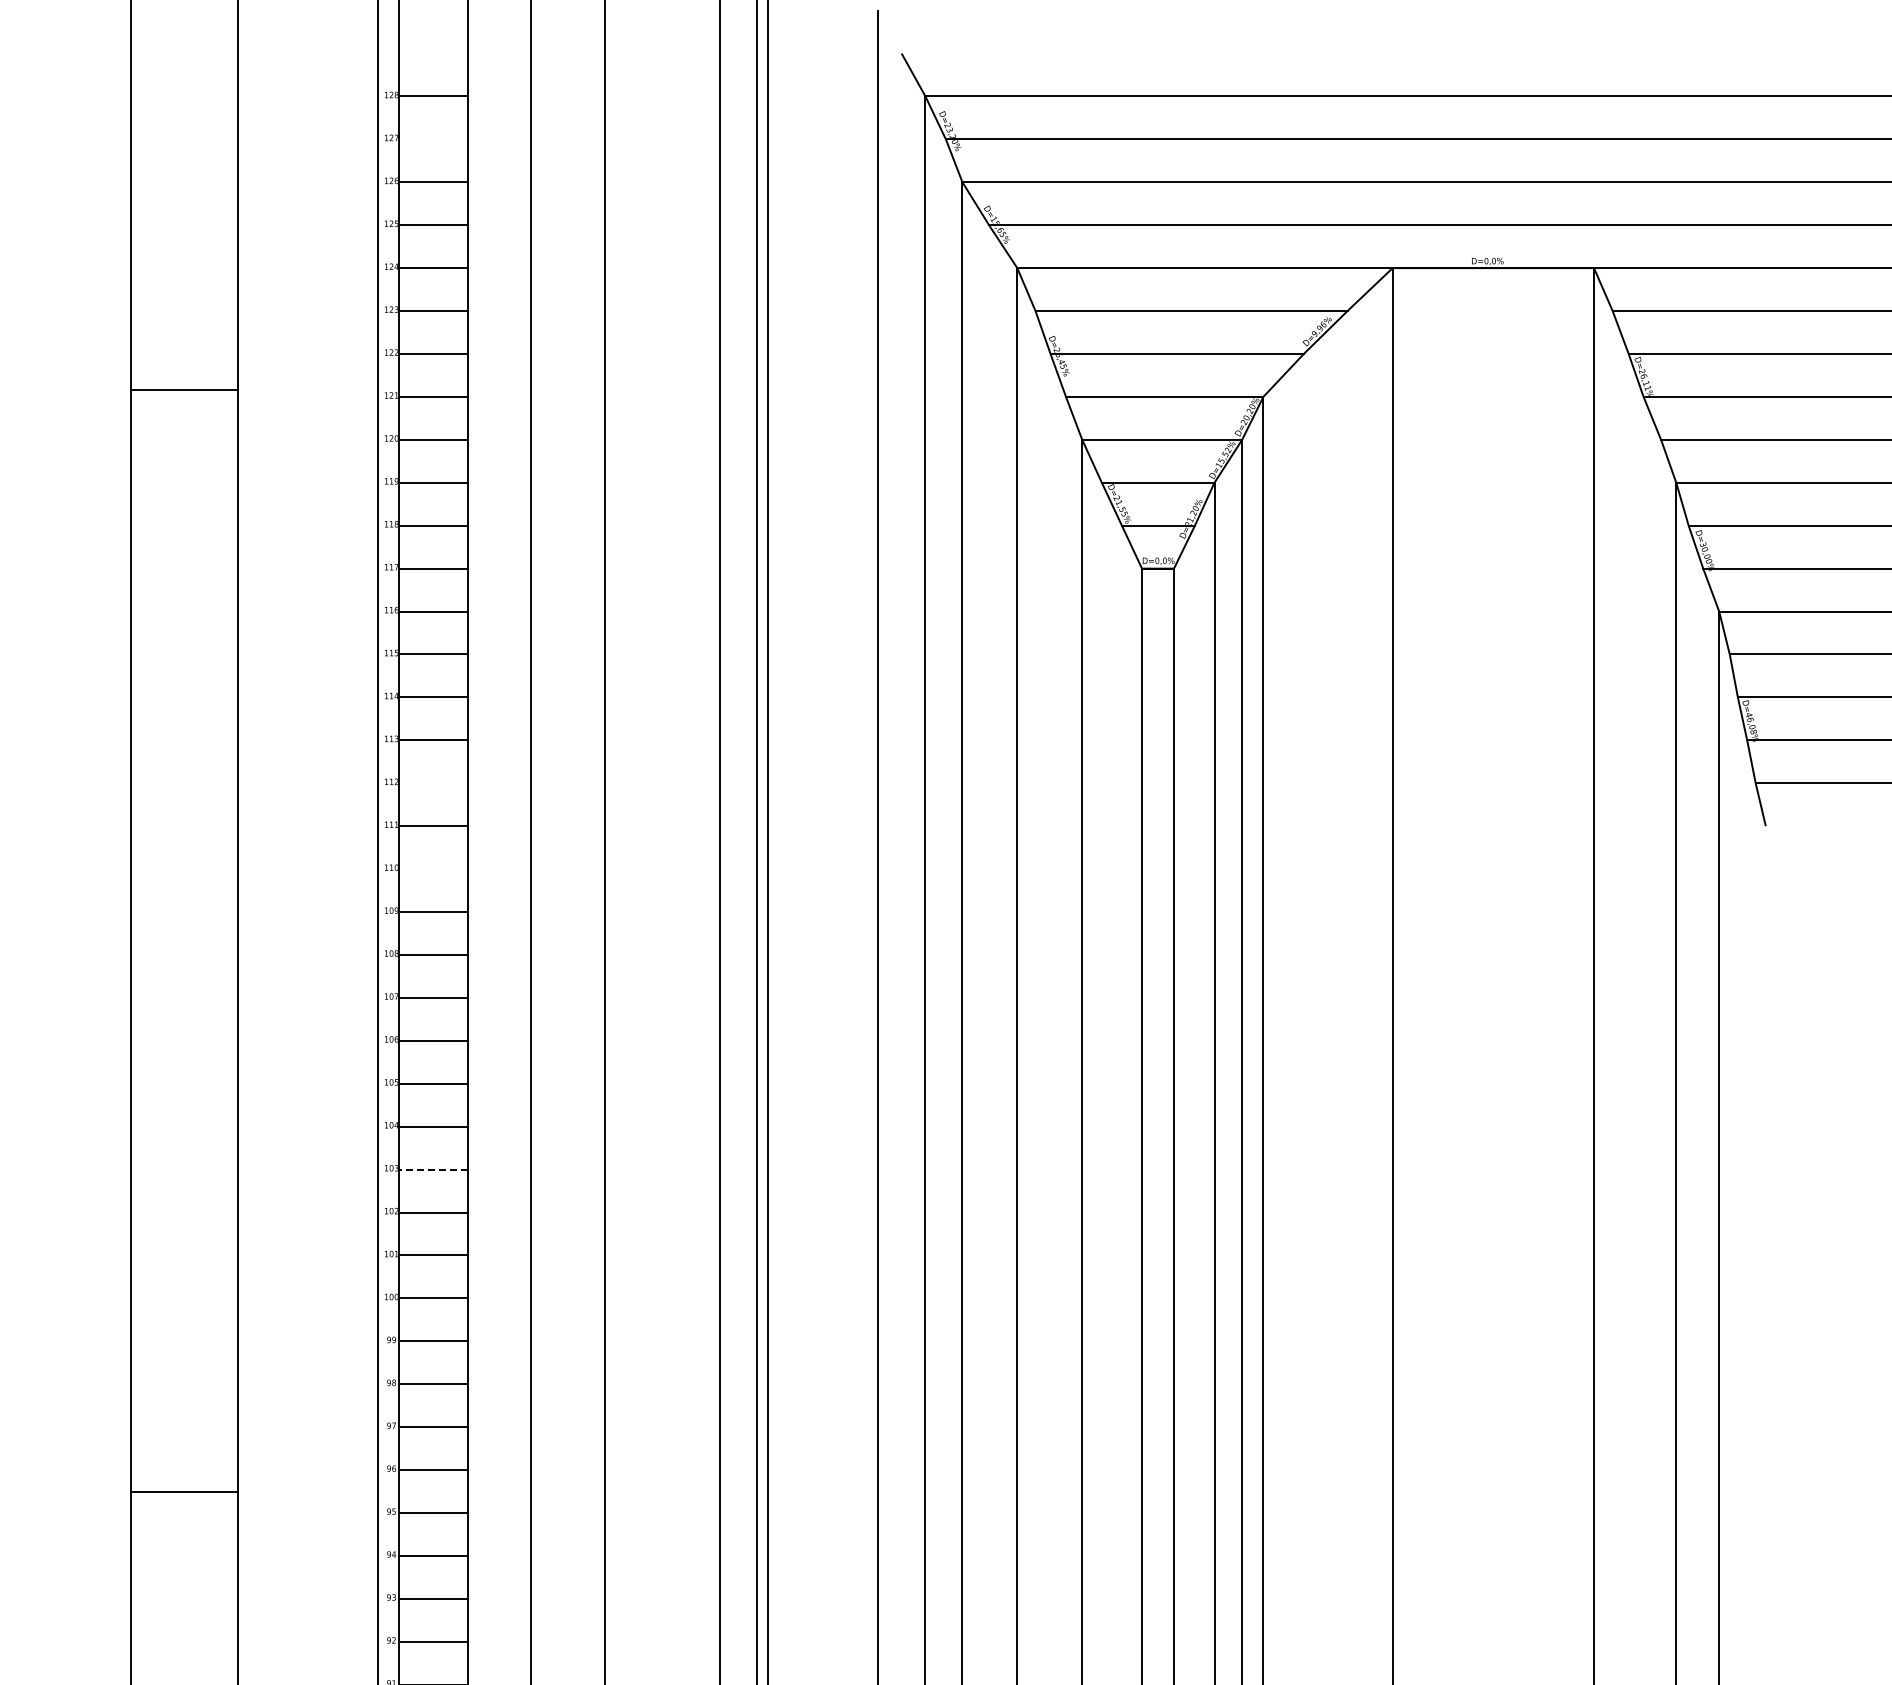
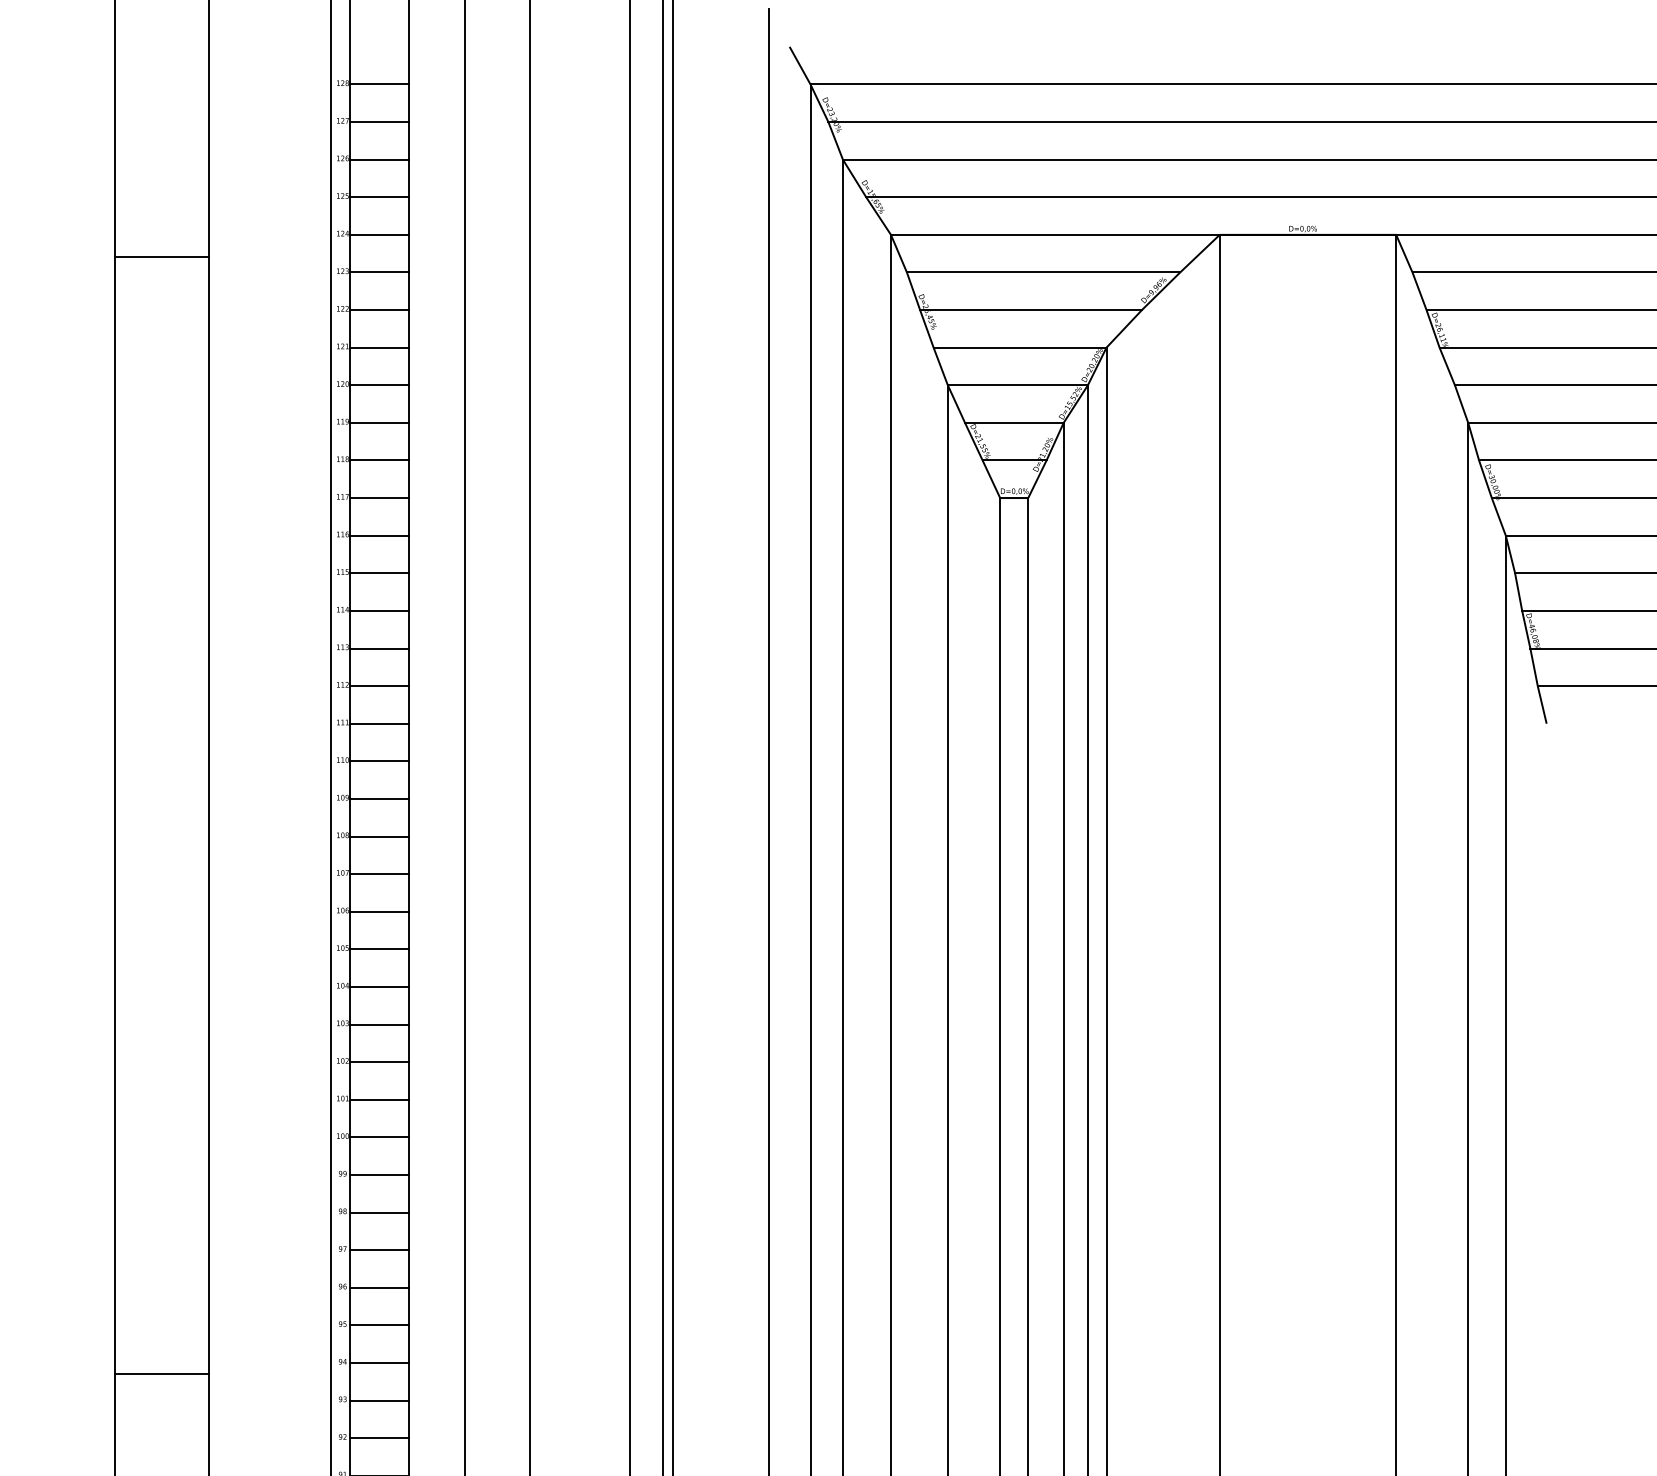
line: (433, 139) -> (379, 122), added
line: (184, 390) -> (161, 257), moved
line: (433, 783) -> (379, 686), added
line: (433, 869) -> (379, 761), added
line: (433, 1169) -> (379, 1024), dashed -> solid
line: (184, 1492) -> (161, 1373), moved

